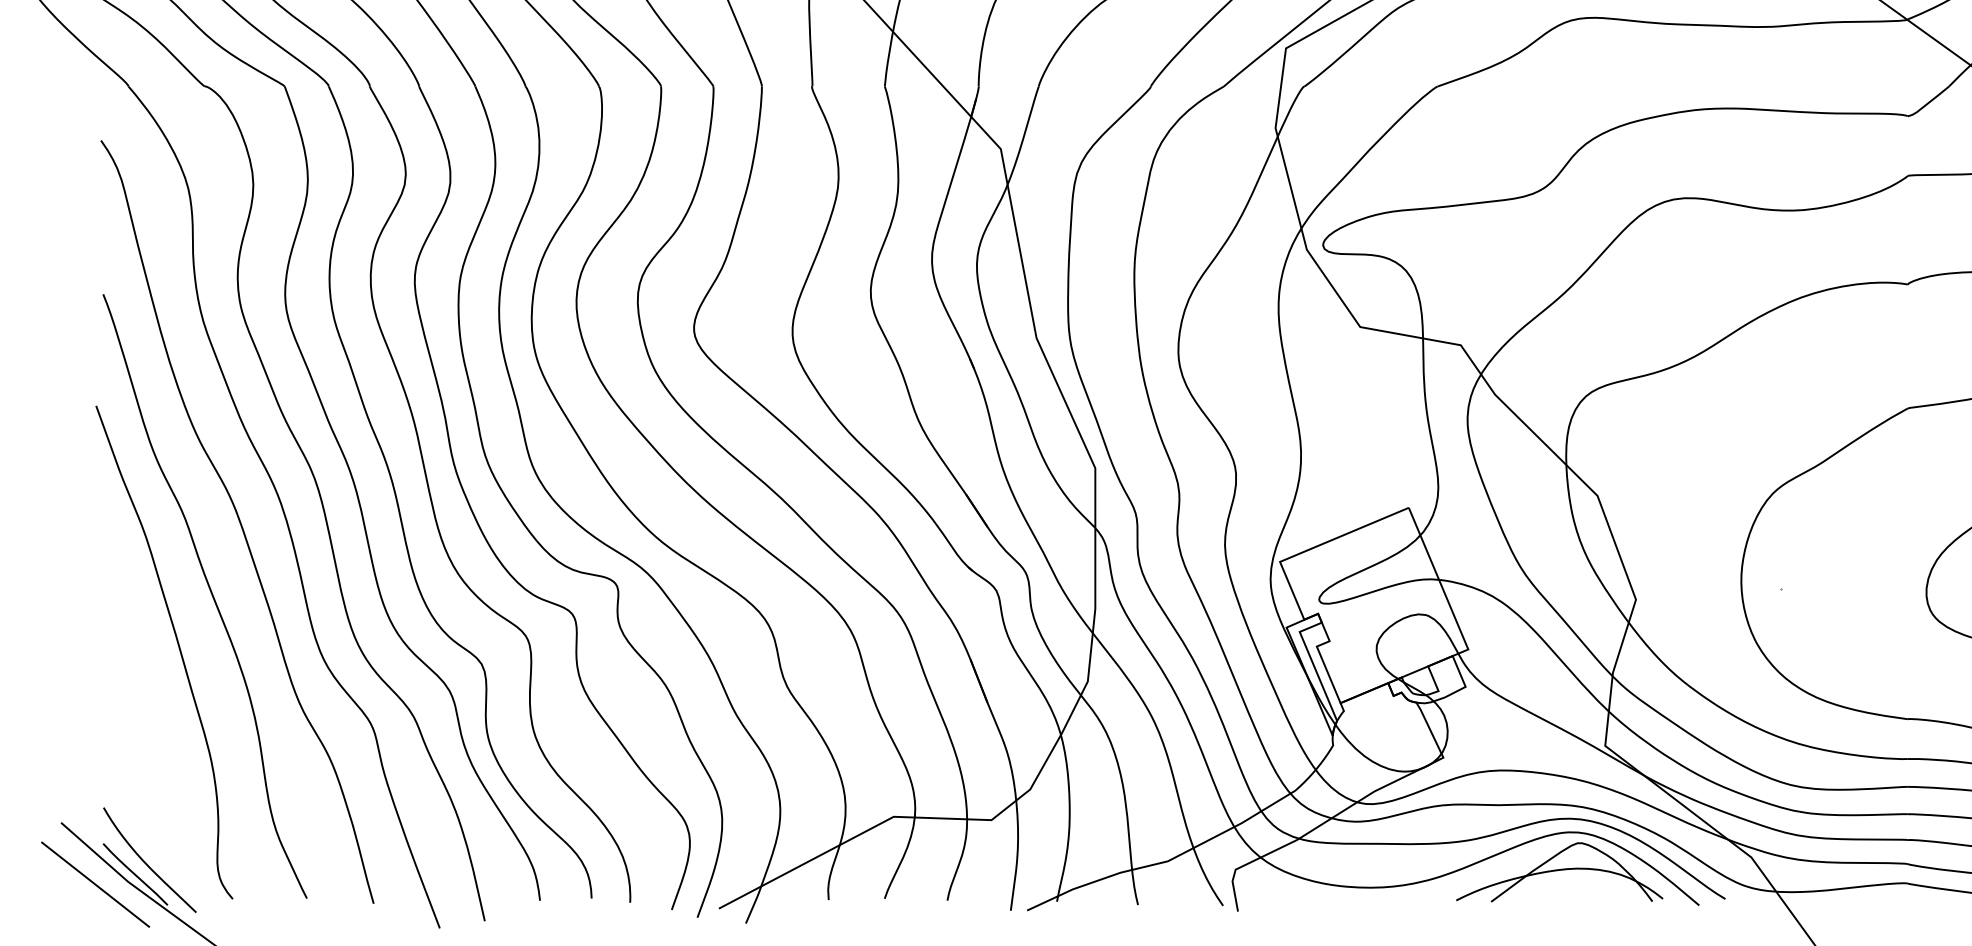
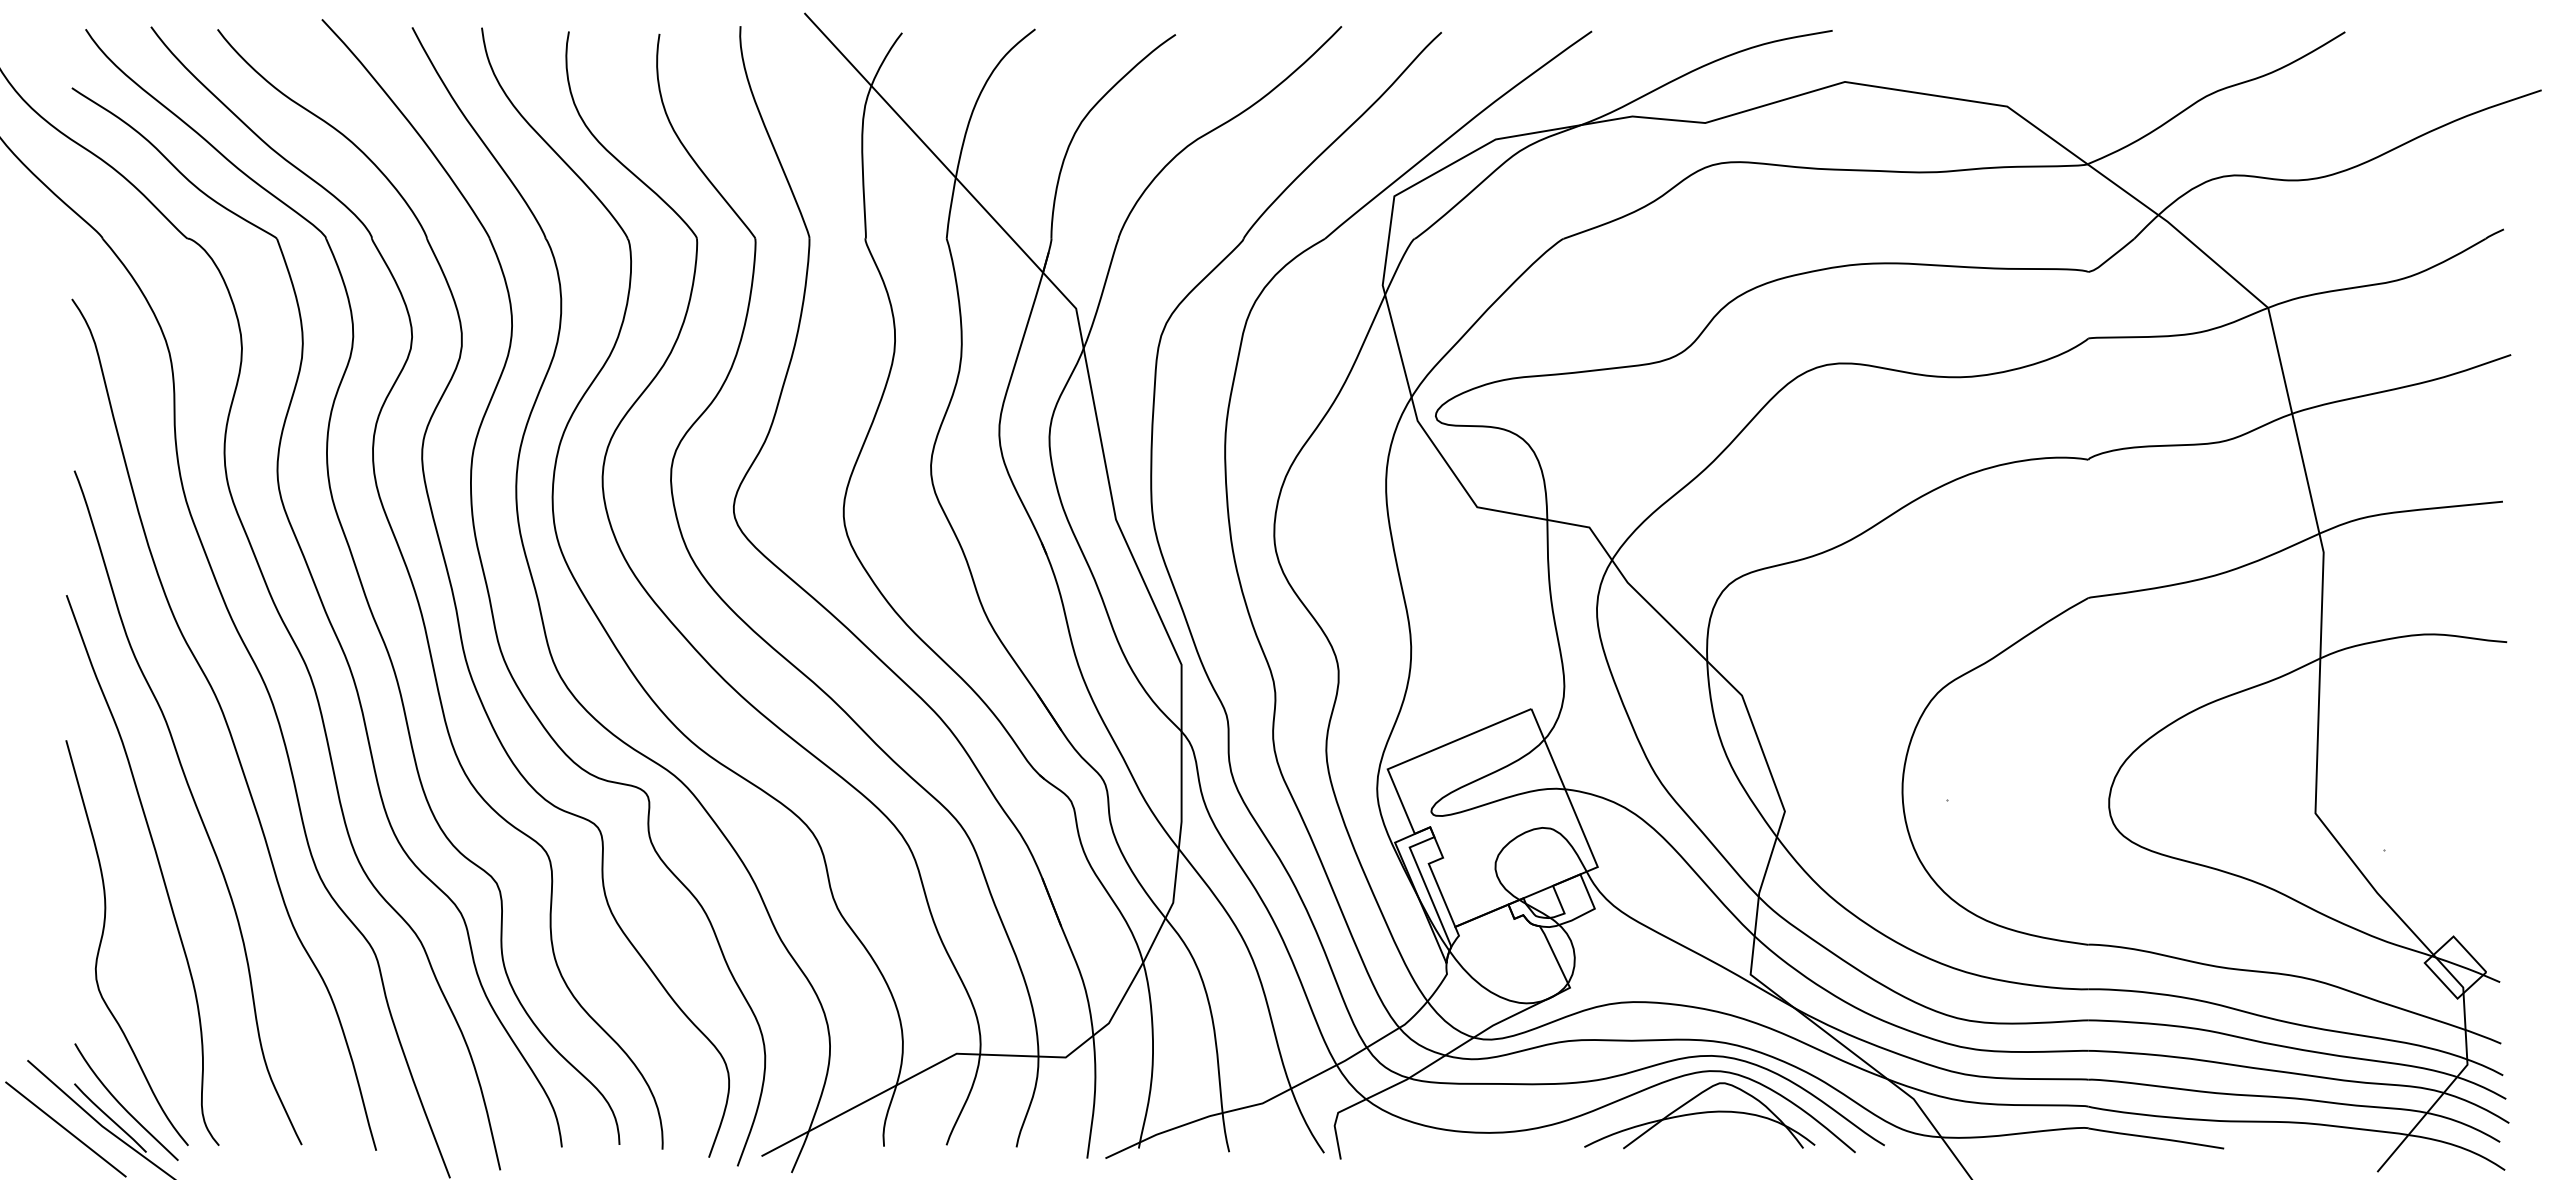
curve: (128, 715) -> (102, 940), added

